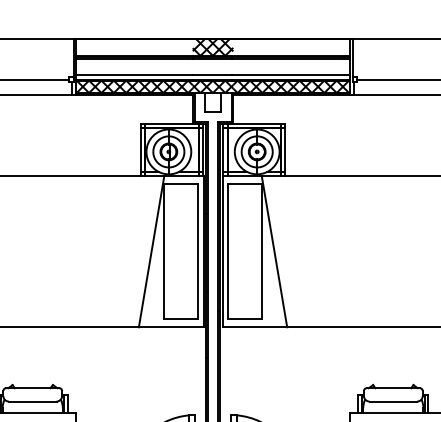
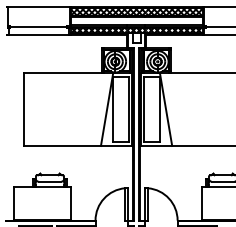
hatch: (133, 47) -> (98, 11), added
hatch: (292, 47) -> (174, 11), added

